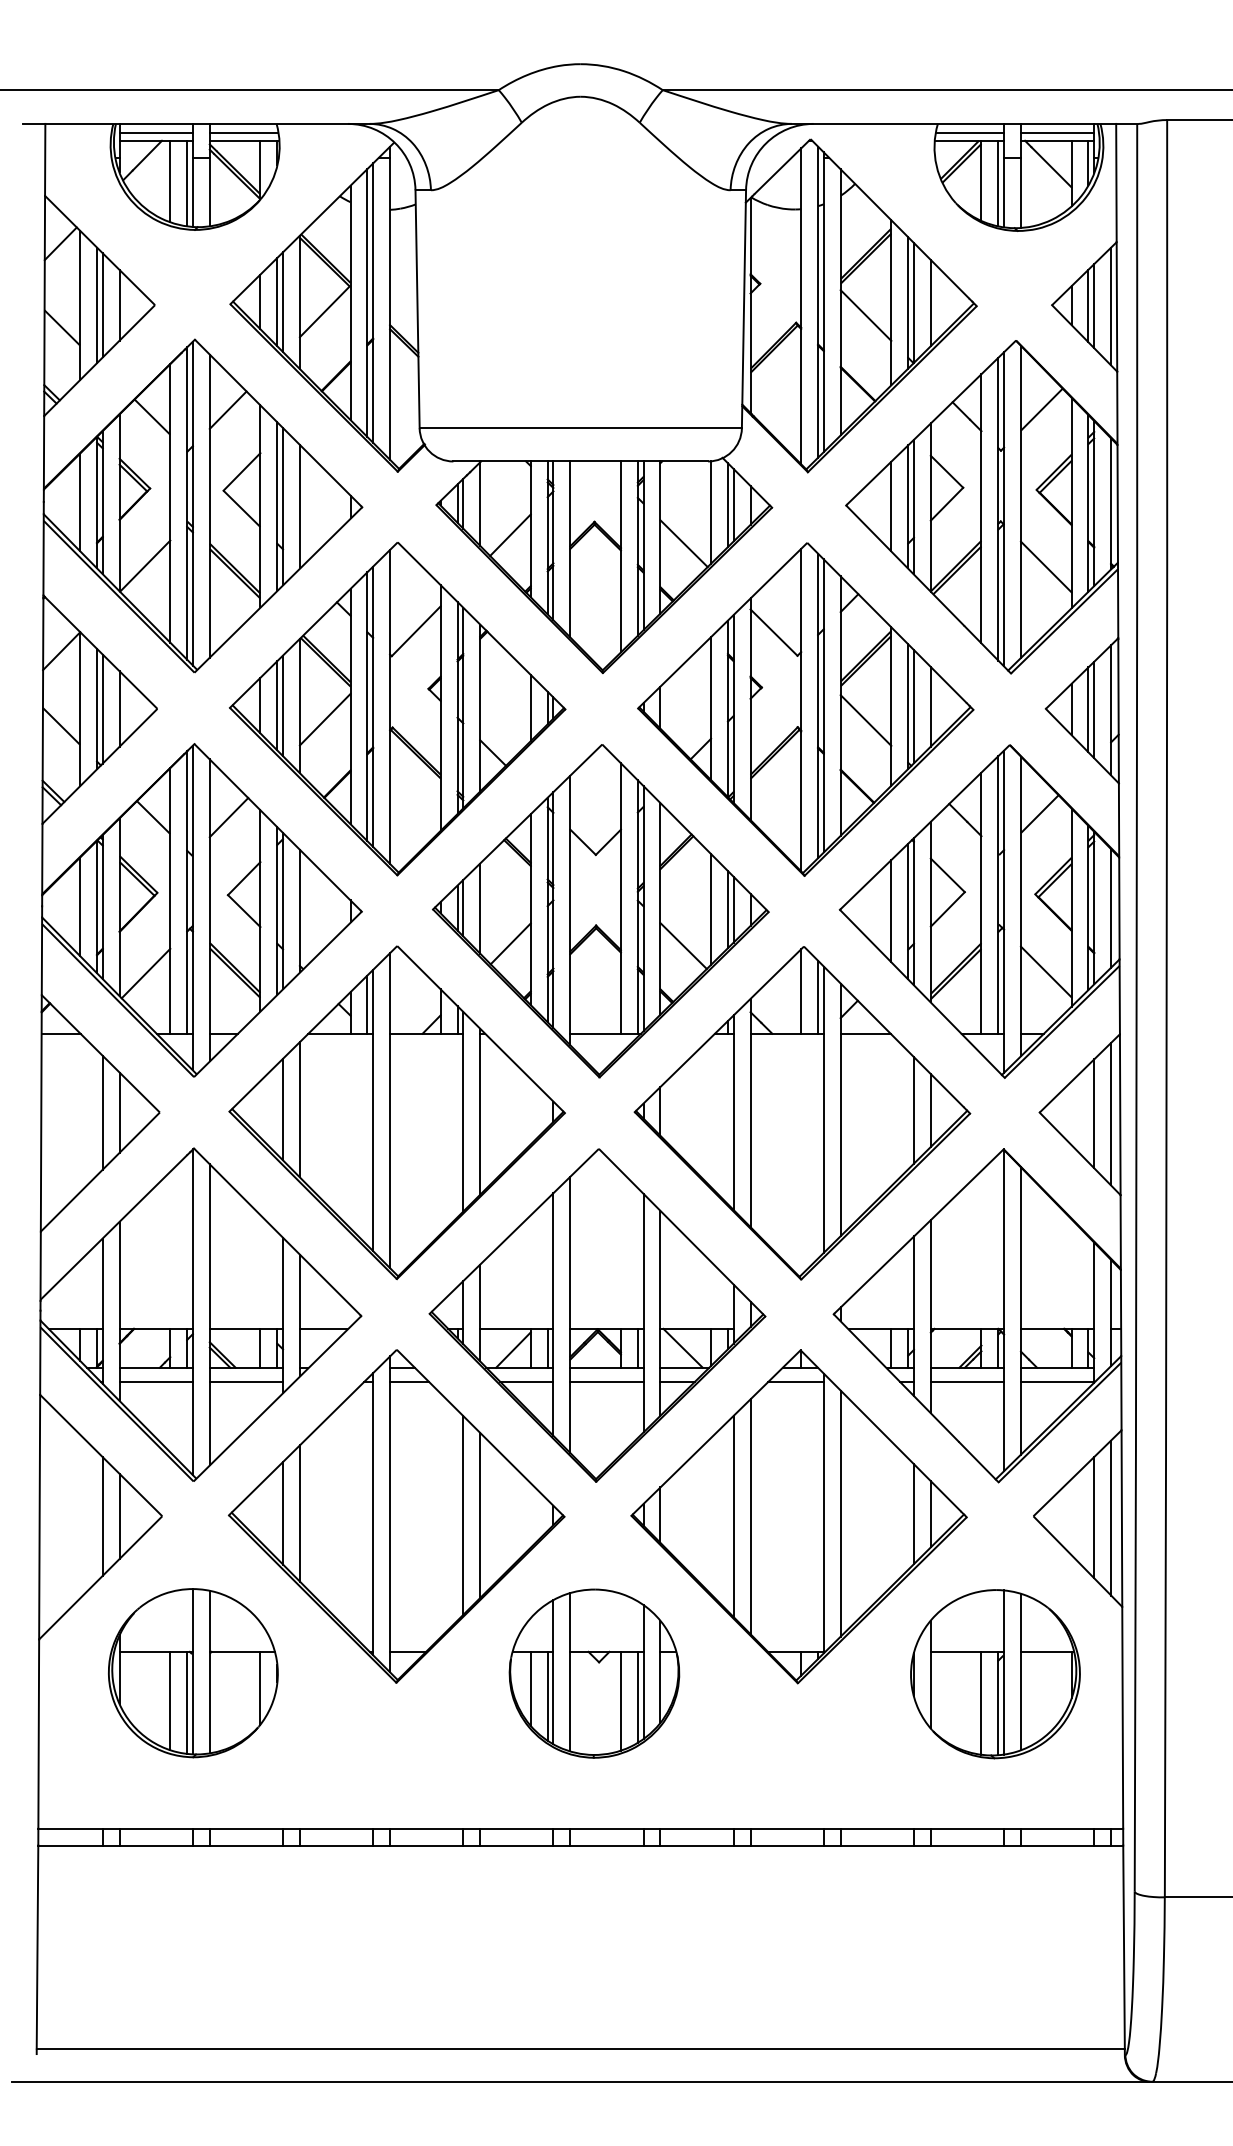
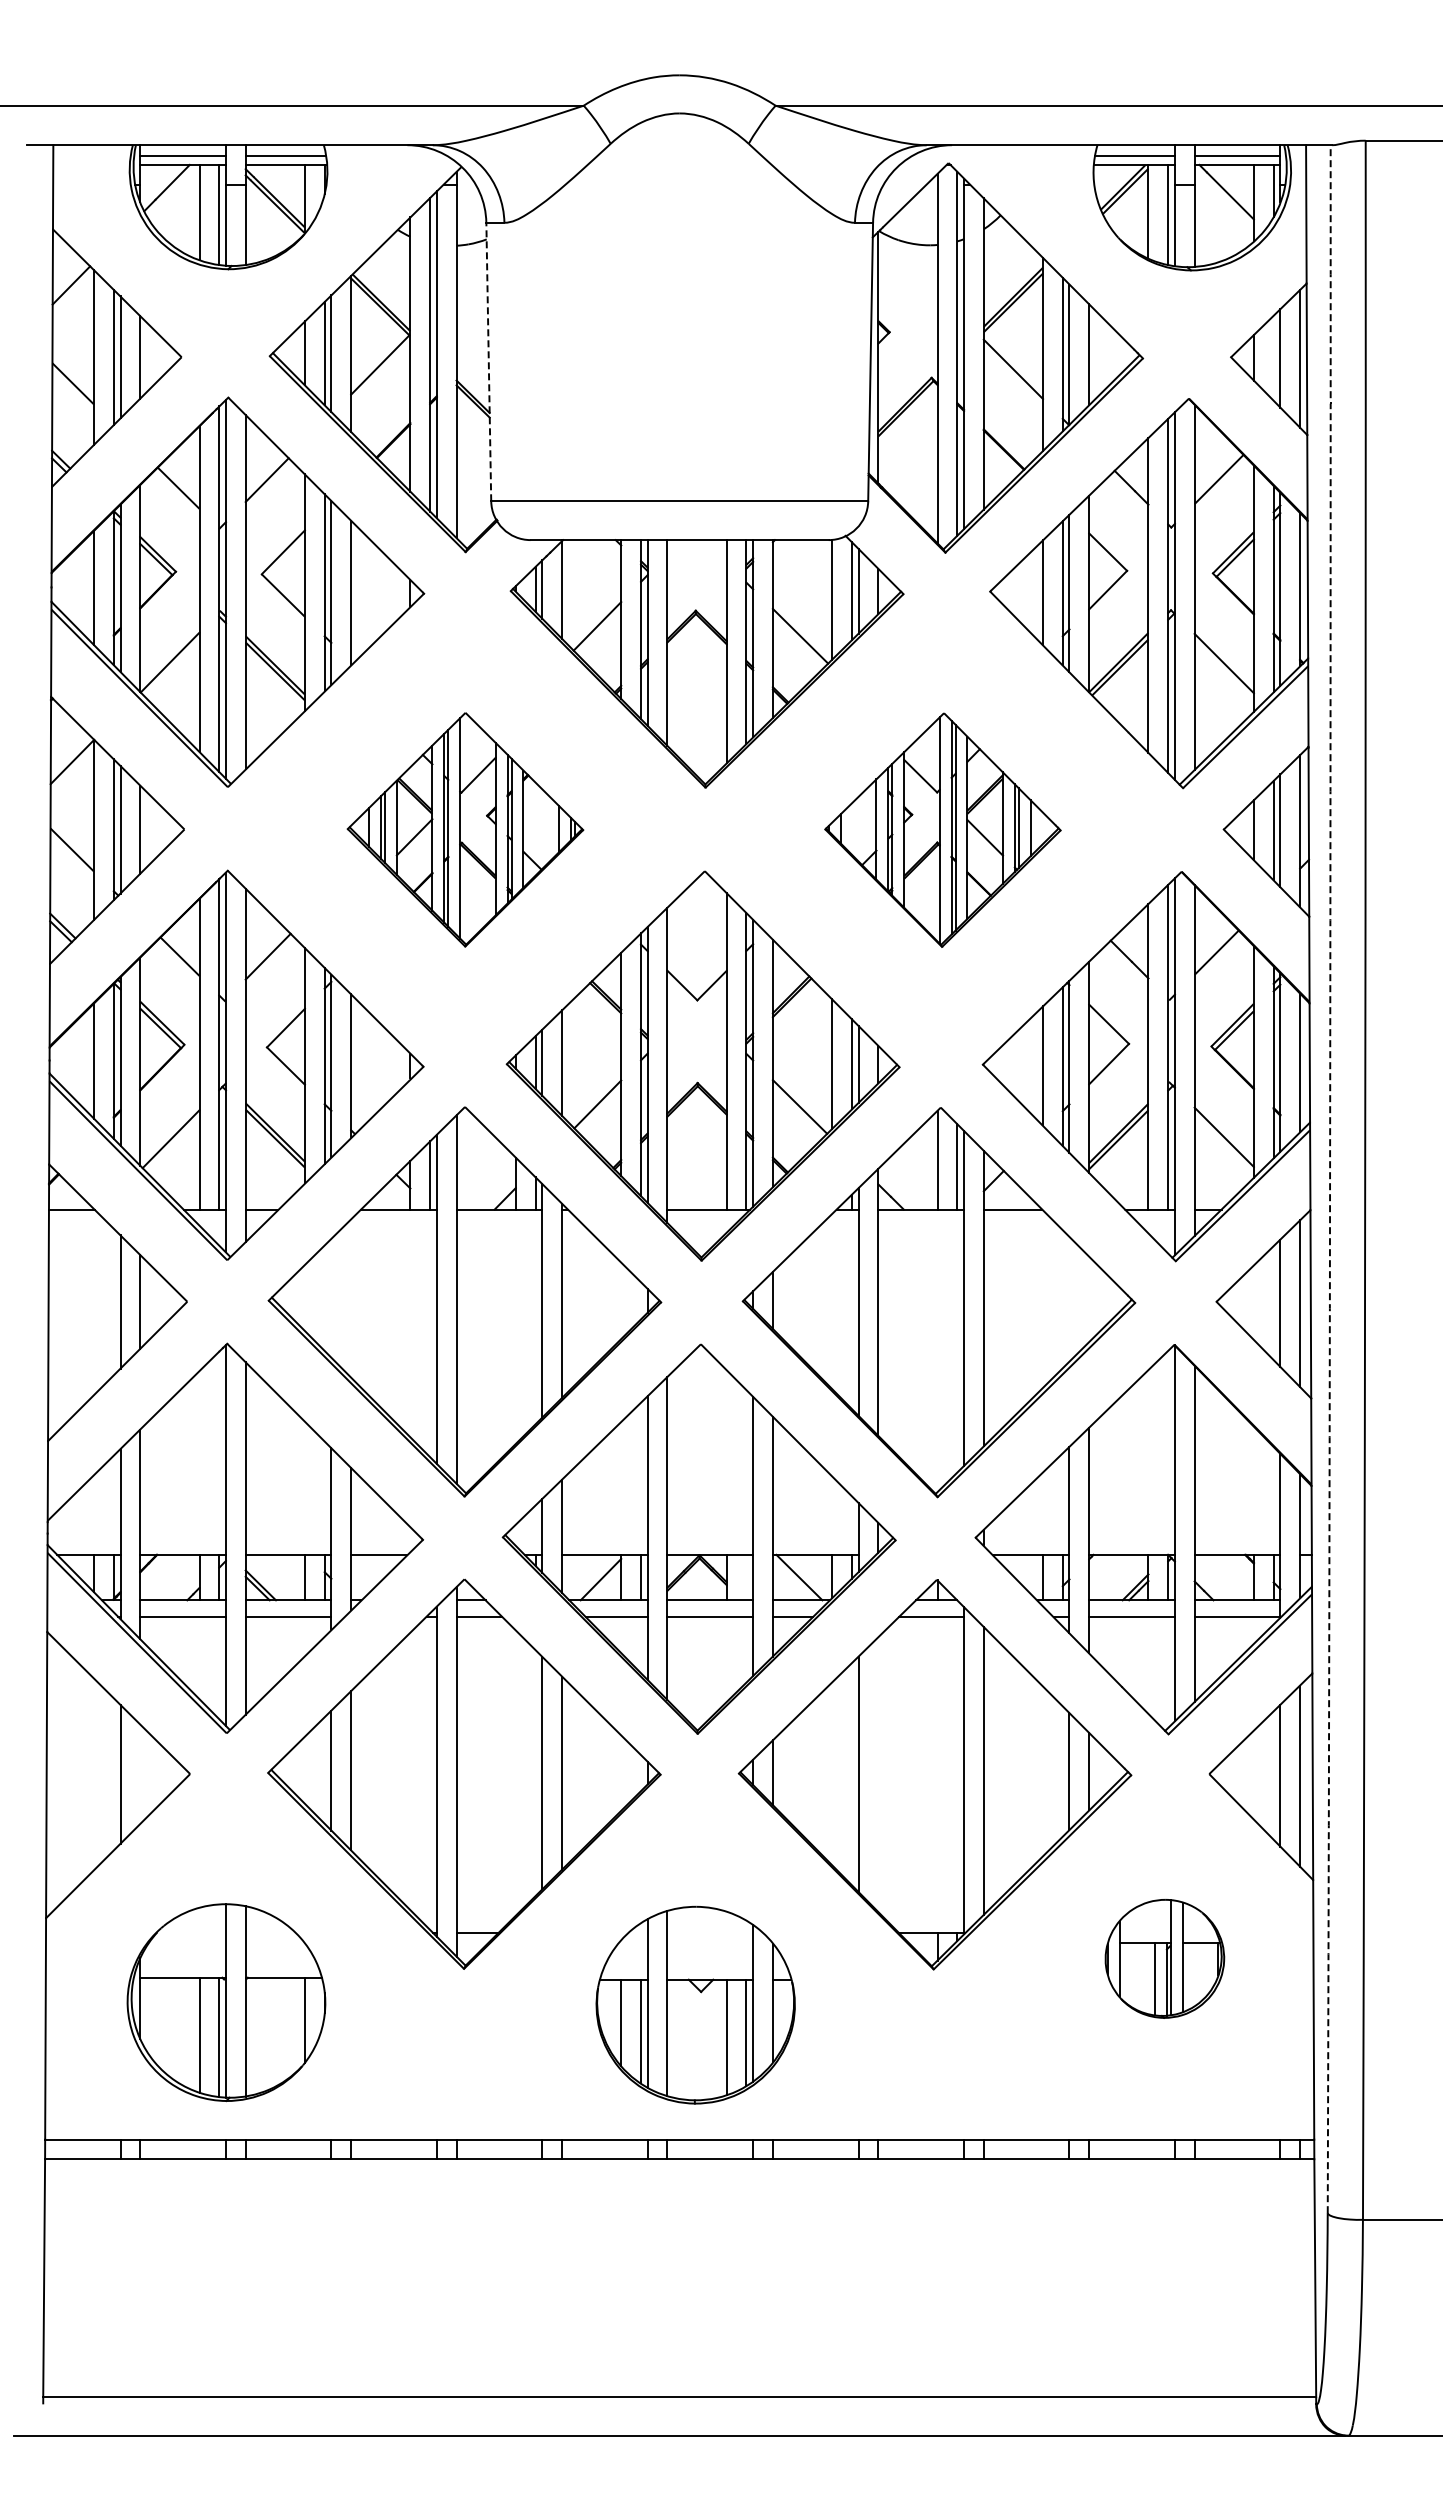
line: (1088, 305) -> (1273, 357), removed
line: (417, 308) -> (488, 361), solid -> dashed
part: (397, 708) -> (465, 829), size x0.6
part: (805, 708) -> (942, 829), size x0.6
arc: (1137, 1008) -> (1330, 1179), solid -> dashed
line: (283, 1108) -> (331, 1297), removed
line: (300, 1109) -> (351, 1298), removed
line: (913, 1109) -> (1069, 1298), removed
line: (931, 1110) -> (1089, 1299), removed
line: (637, 1348) -> (746, 1577), removed
line: (119, 1515) -> (140, 1773), removed
line: (750, 1516) -> (878, 1774), removed
part: (193, 1673) -> (226, 2002), moved
part: (594, 1673) -> (695, 2004), moved
part: (995, 1673) -> (1164, 1958), size x0.6

